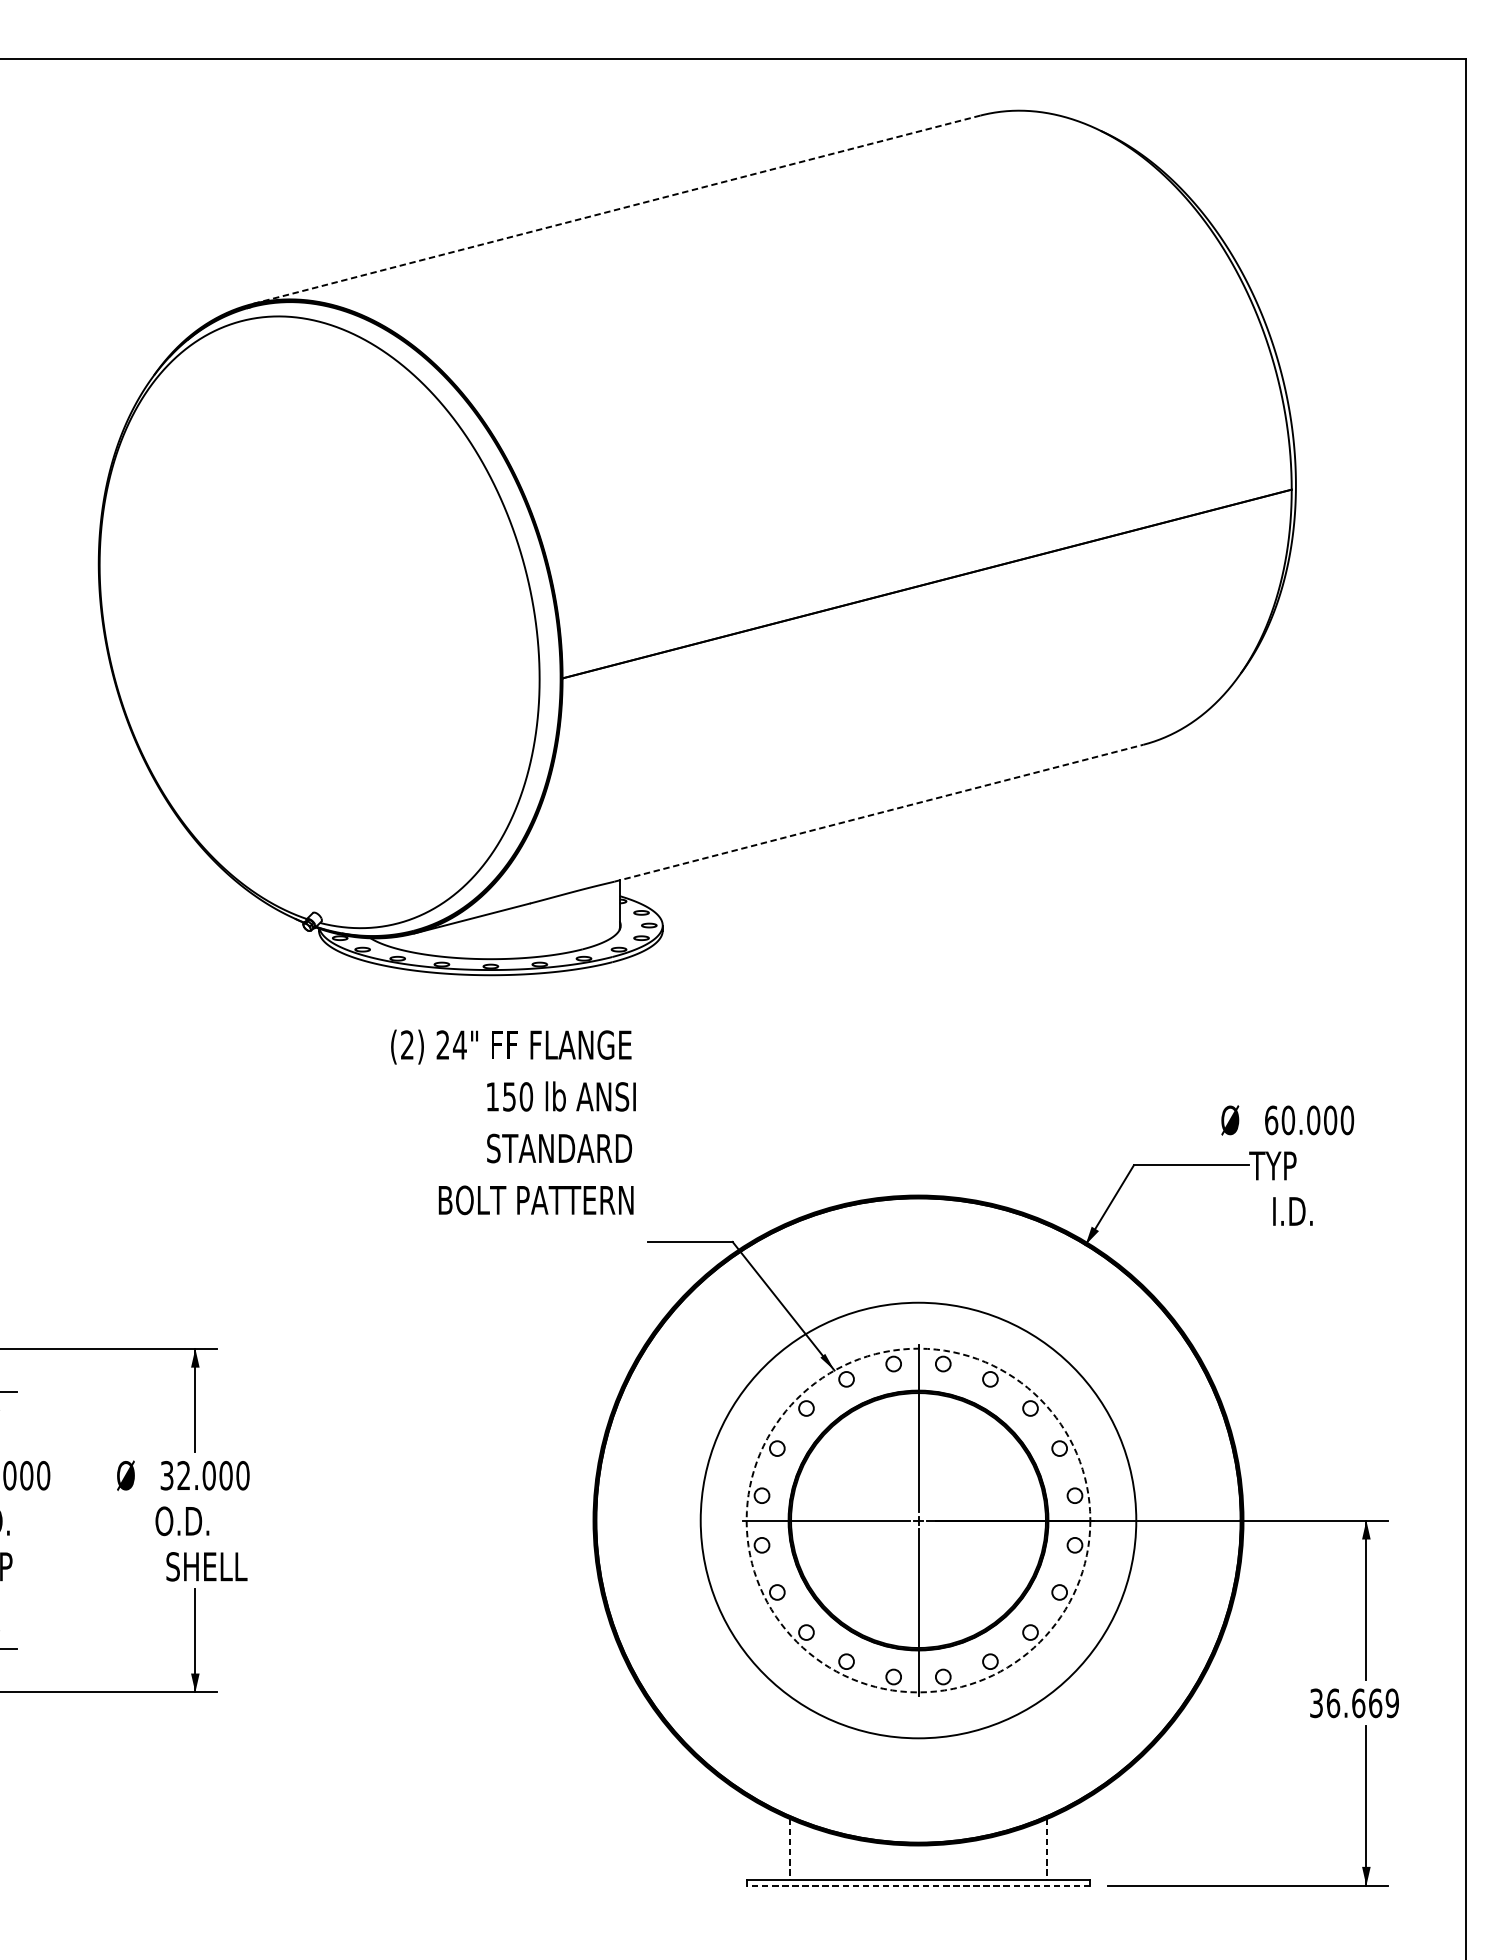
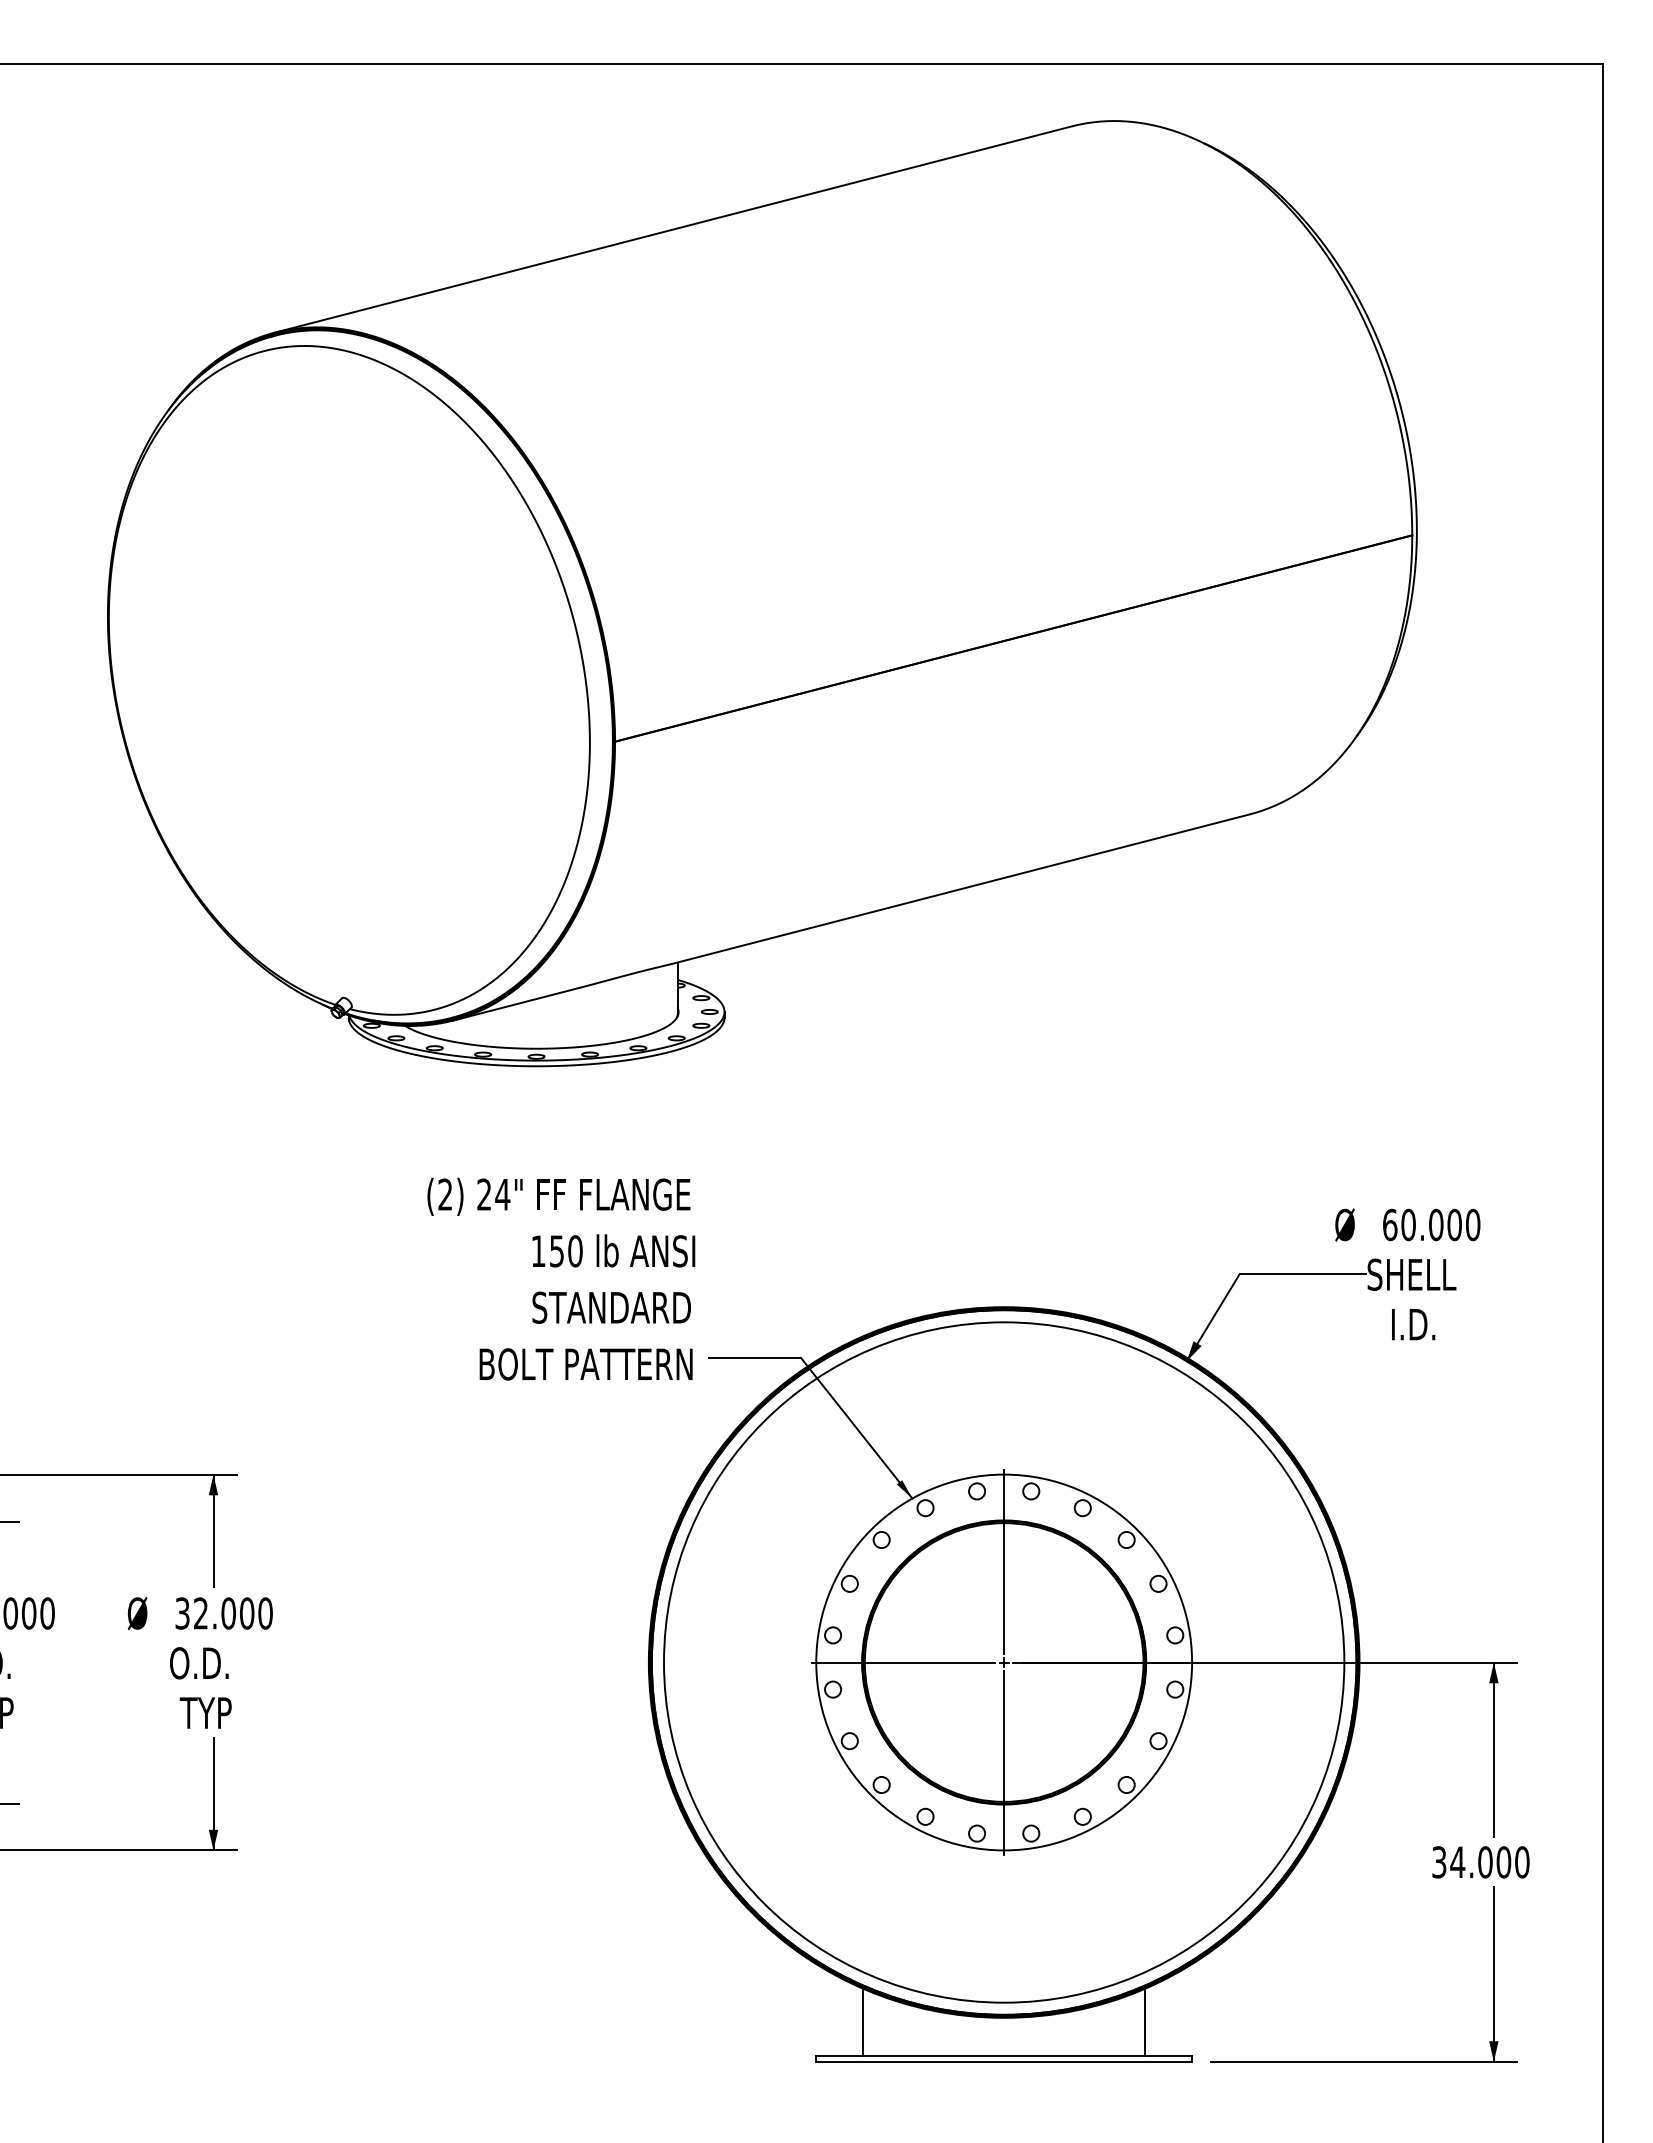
line: (616, 209) -> (673, 229), dashed -> solid
line: (879, 813) -> (961, 889), dashed -> solid
text: (513, 1121) -> (561, 1278), moved
text: (1290, 1165) -> (1410, 1274), TYP -> SHELL
circle: (918, 1520) -> (1004, 1662), dashed -> solid
circle: (918, 1520) -> (1004, 1662), size x1.43
text: (205, 1567) -> (224, 1713), SHELL -> TYP
text: (1362, 1703) -> (1489, 1862), 36.669 -> 34.000
line: (789, 1849) -> (863, 2022), dashed -> solid
line: (1047, 1849) -> (1145, 2022), dashed -> solid
line: (918, 1885) -> (1004, 2061), dashed -> solid

